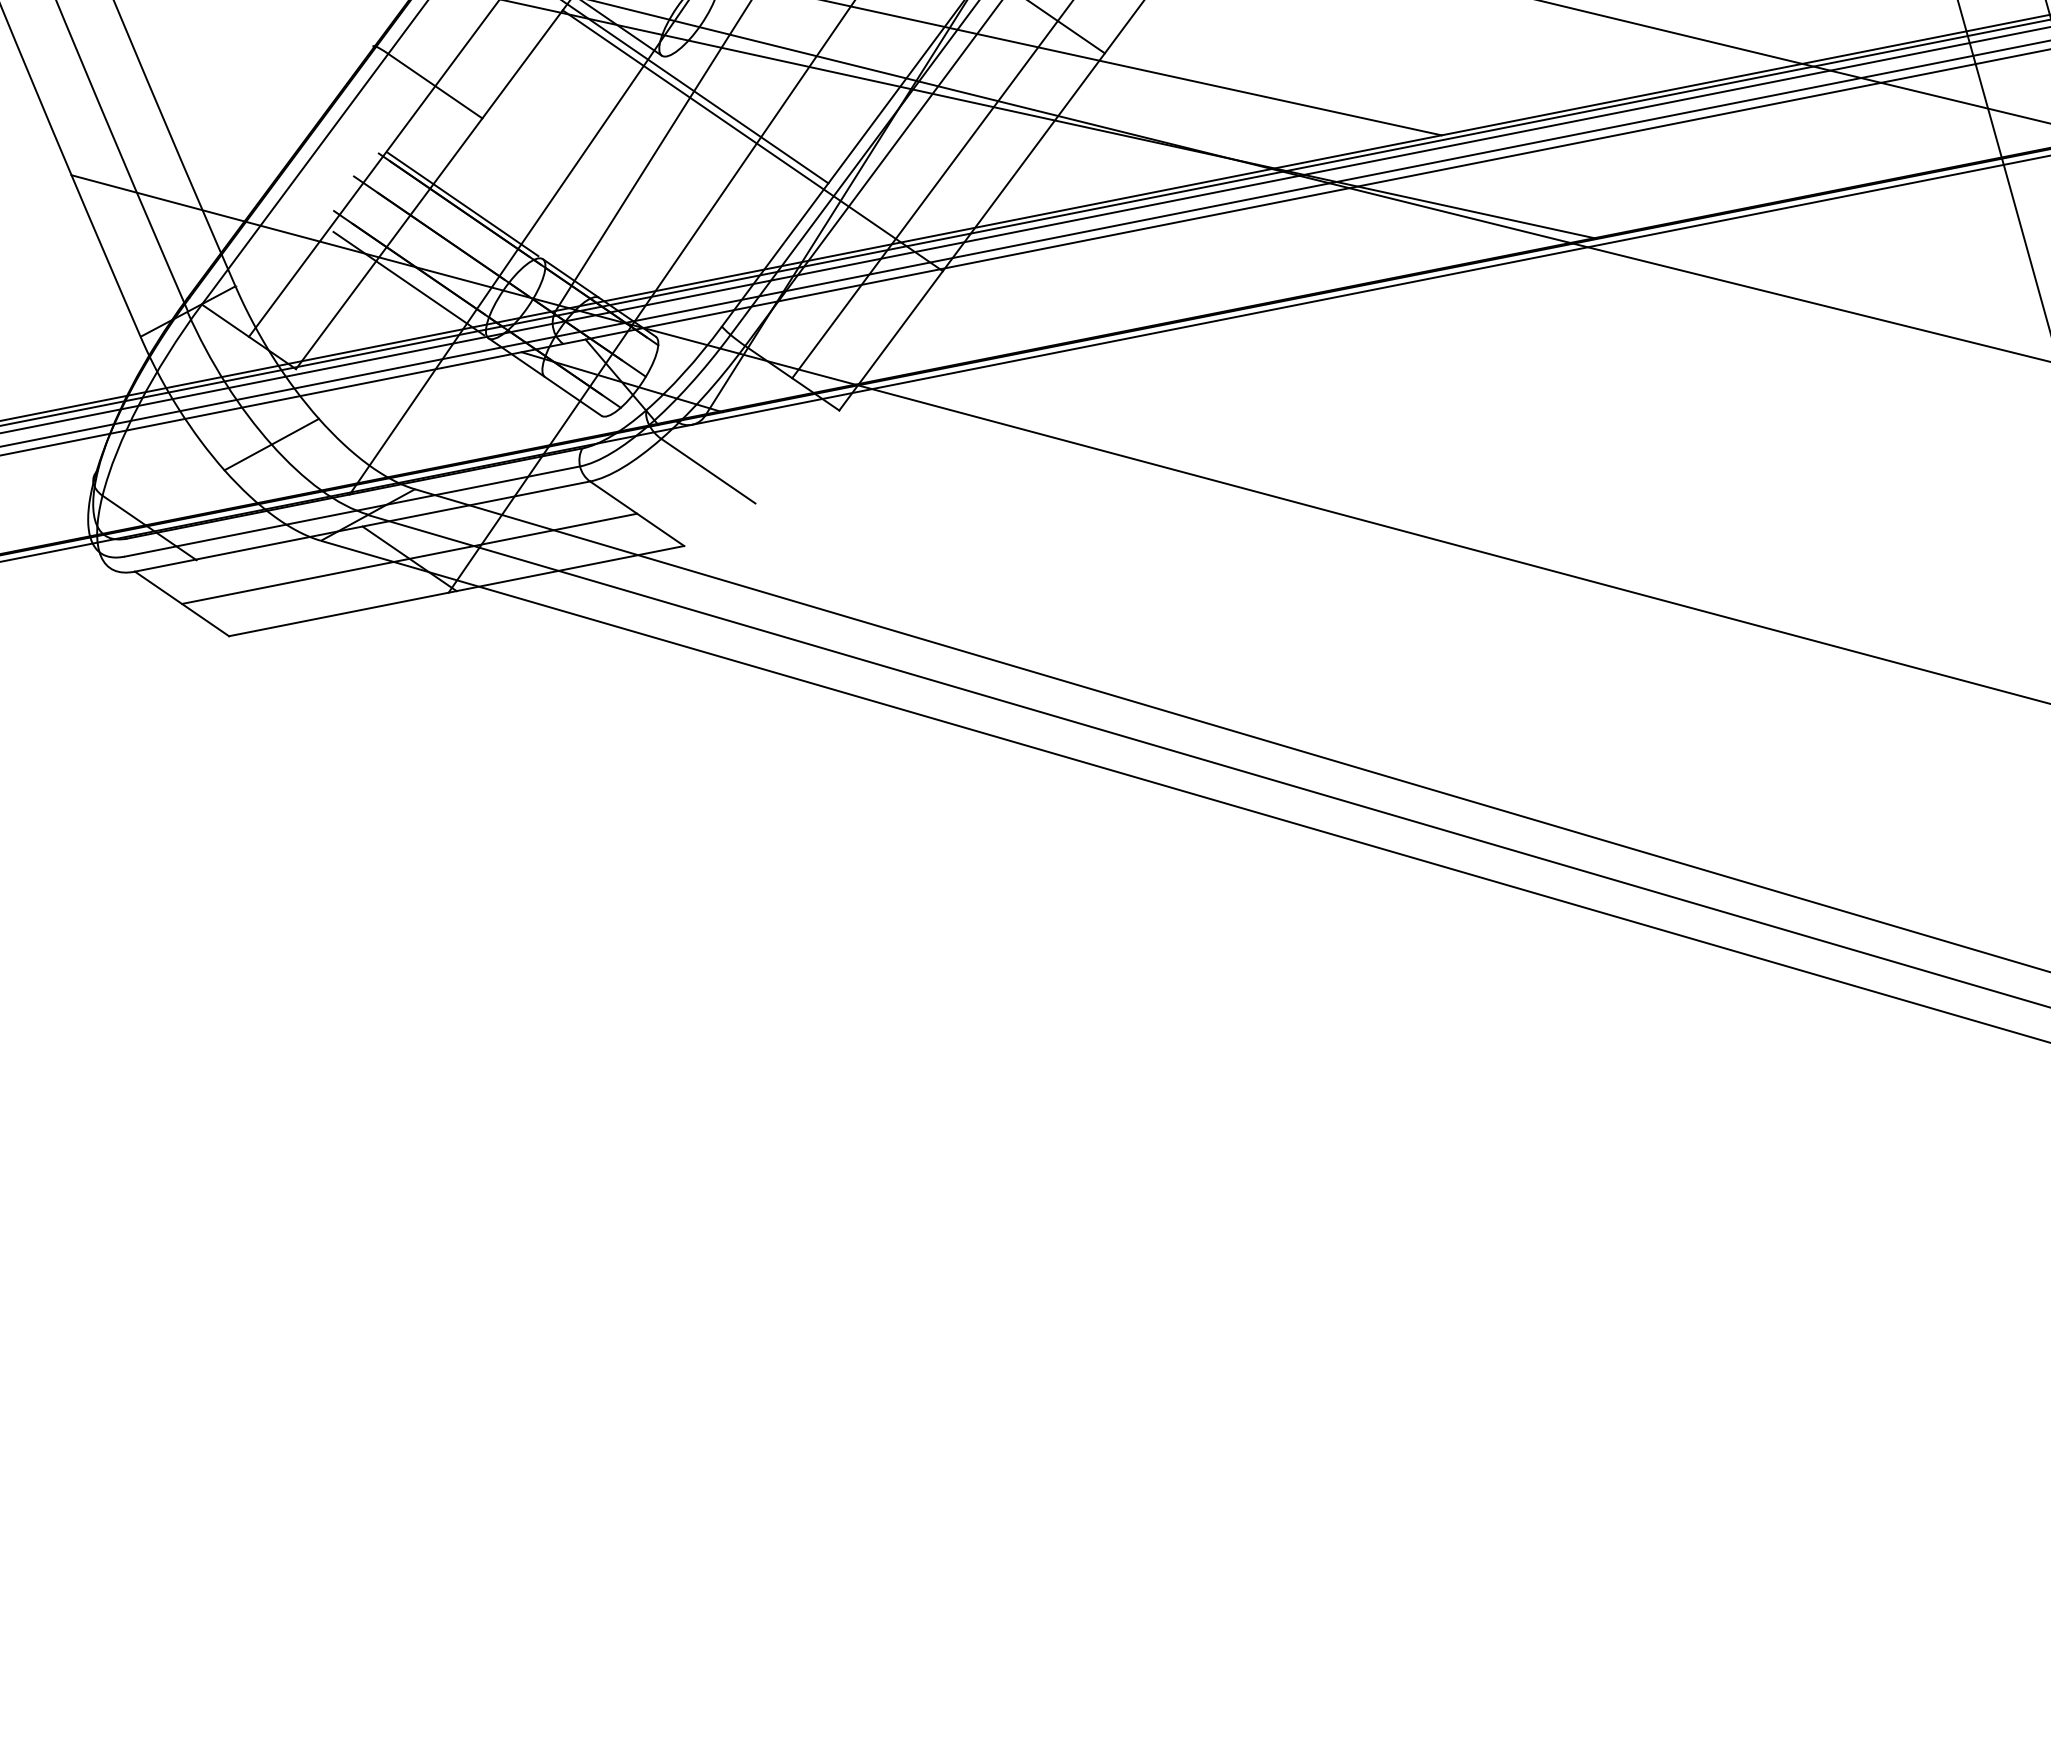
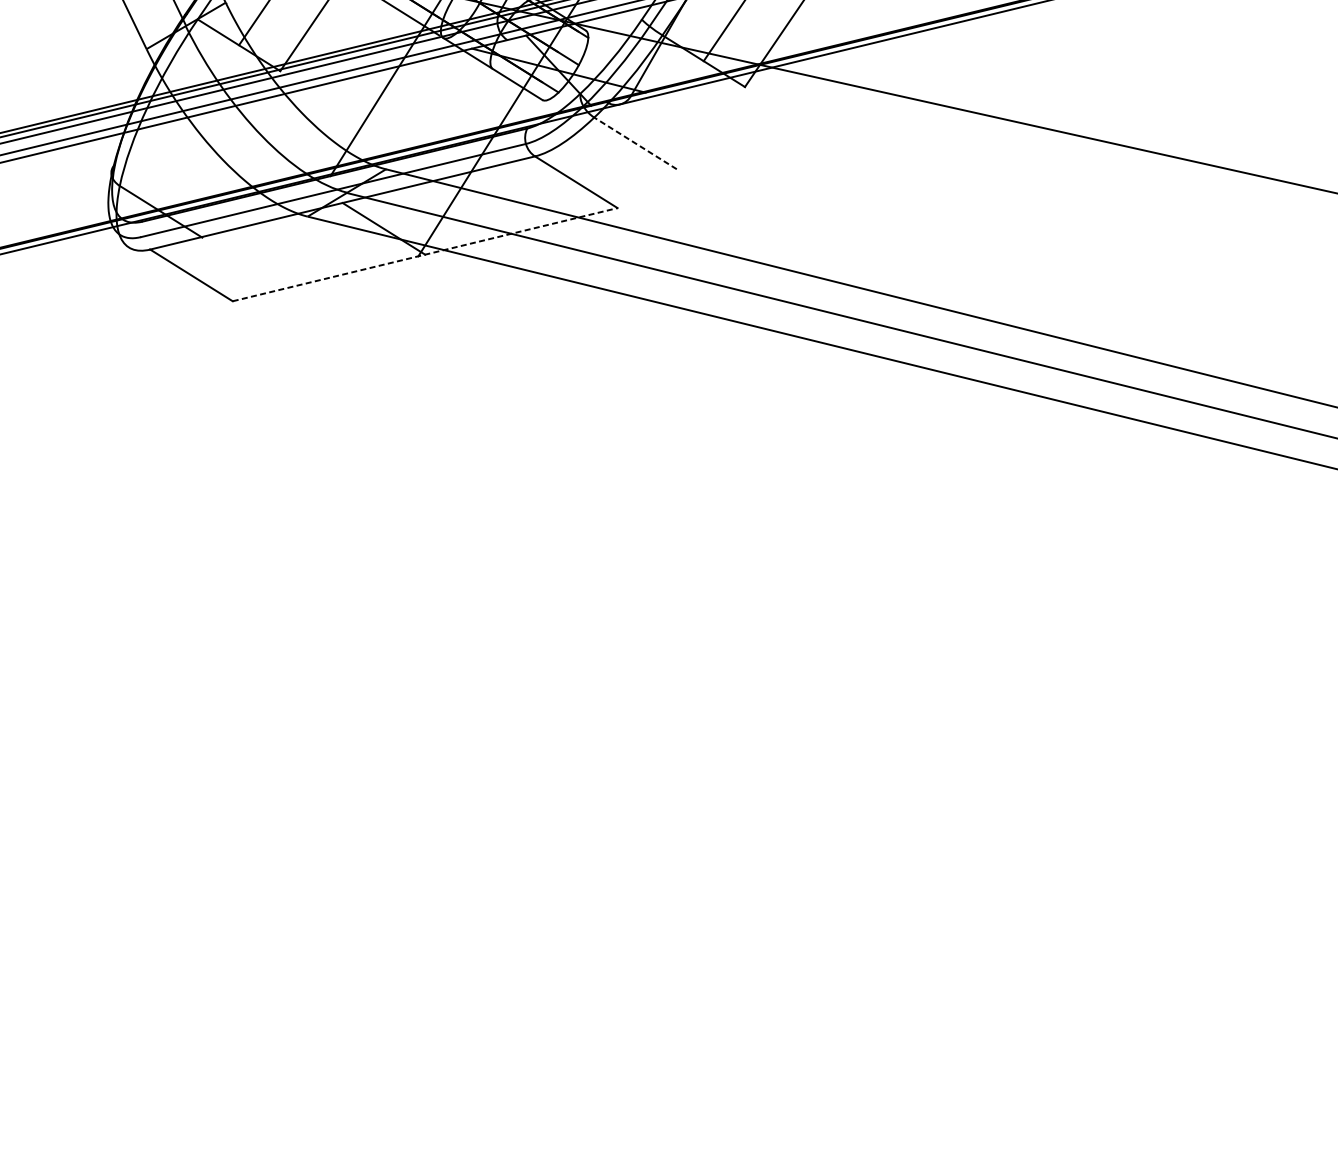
line: (271, 444) -> (262, 136), removed
line: (707, 470) -> (634, 142), solid -> dashed
line: (409, 558) -> (383, 228), removed
line: (457, 591) -> (425, 254), solid -> dashed

